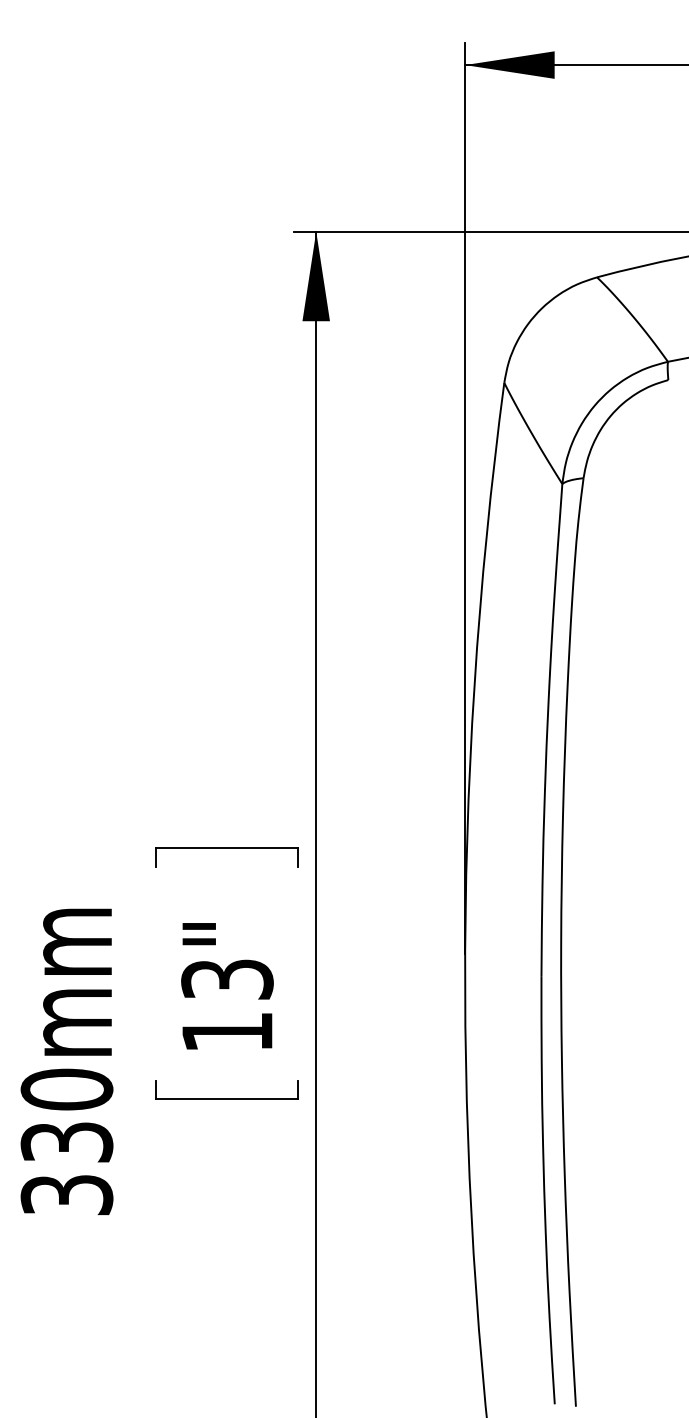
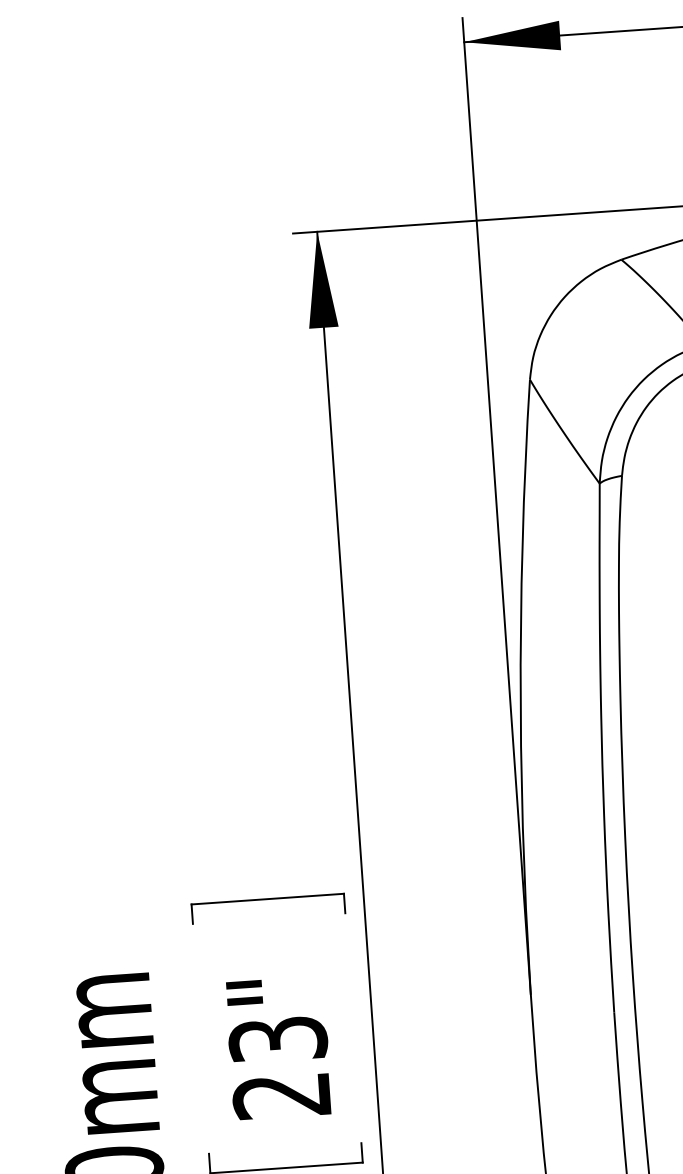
text: (226, 1032) -> (281, 1096), 13" -> 23"

